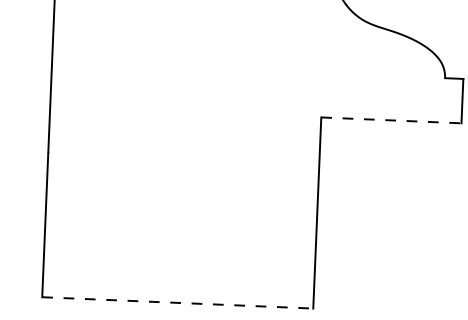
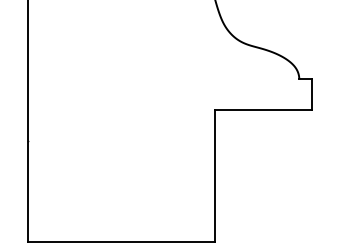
line: (392, 121) -> (264, 110), dashed -> solid
line: (177, 302) -> (121, 241), dashed -> solid

